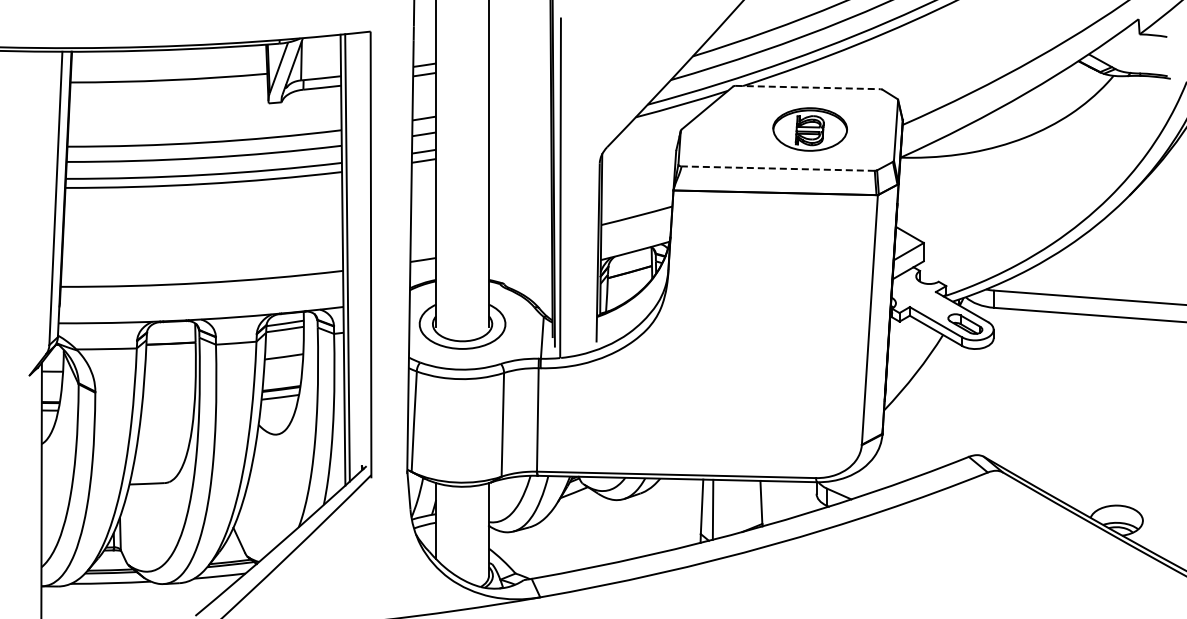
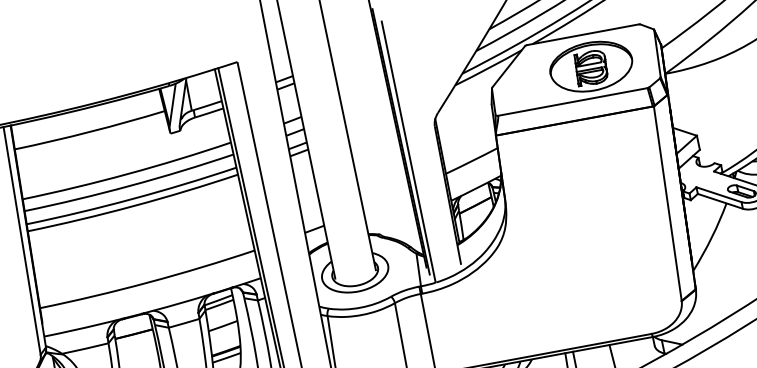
line: (808, 87) -> (583, 34), dashed -> solid
part: (809, 129) -> (590, 66), size x1.43
line: (778, 168) -> (573, 101), dashed -> solid

